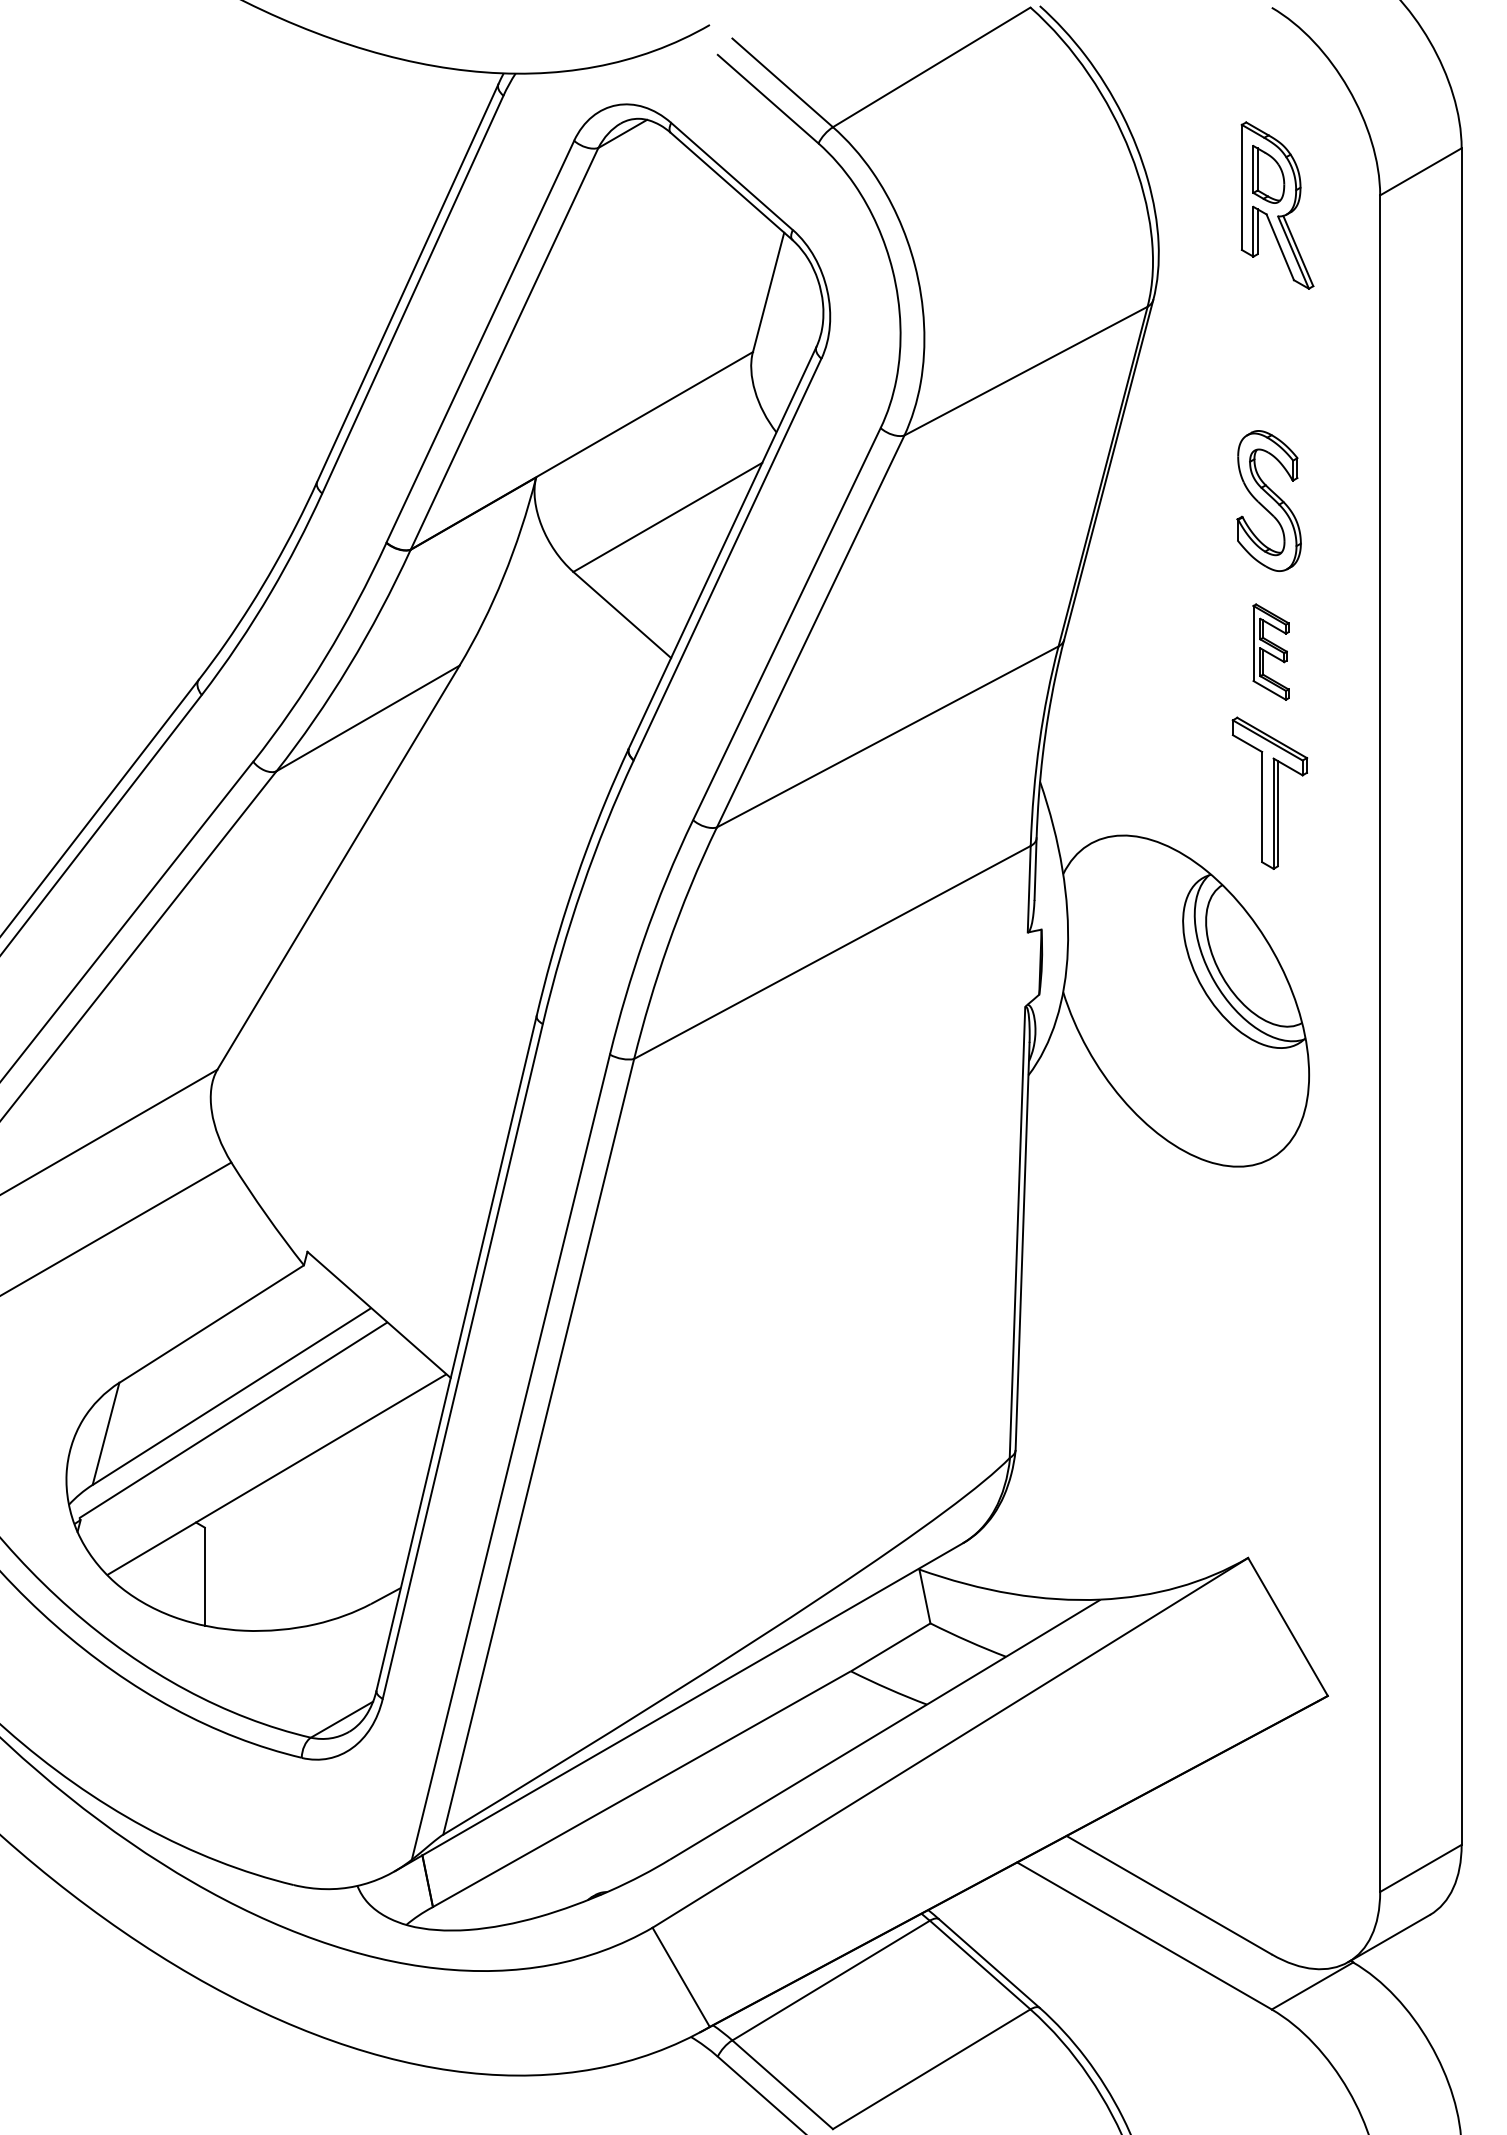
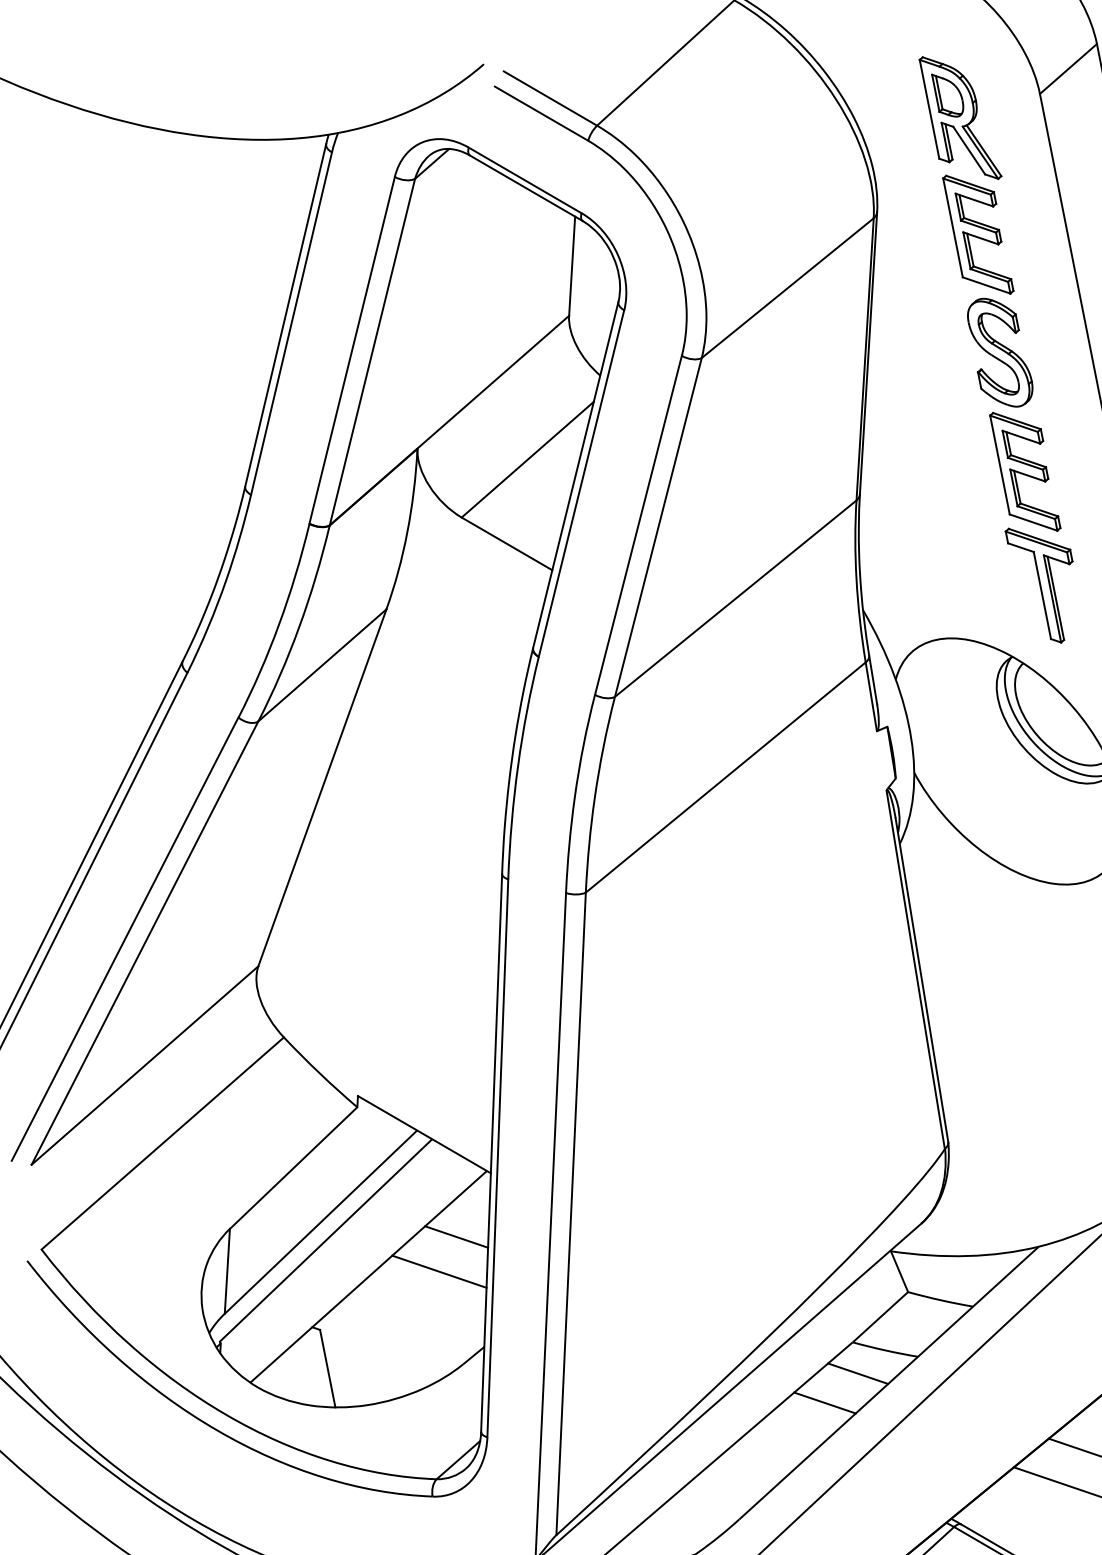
part: (1270, 351) -> (977, 234), added
part: (1270, 651) -> (1024, 471), size x1.67
line: (393, 1447) -> (456, 1237), added
line: (363, 1485) -> (438, 1271), added
line: (849, 1710) -> (857, 1373), added
line: (802, 1738) -> (825, 1403), added

